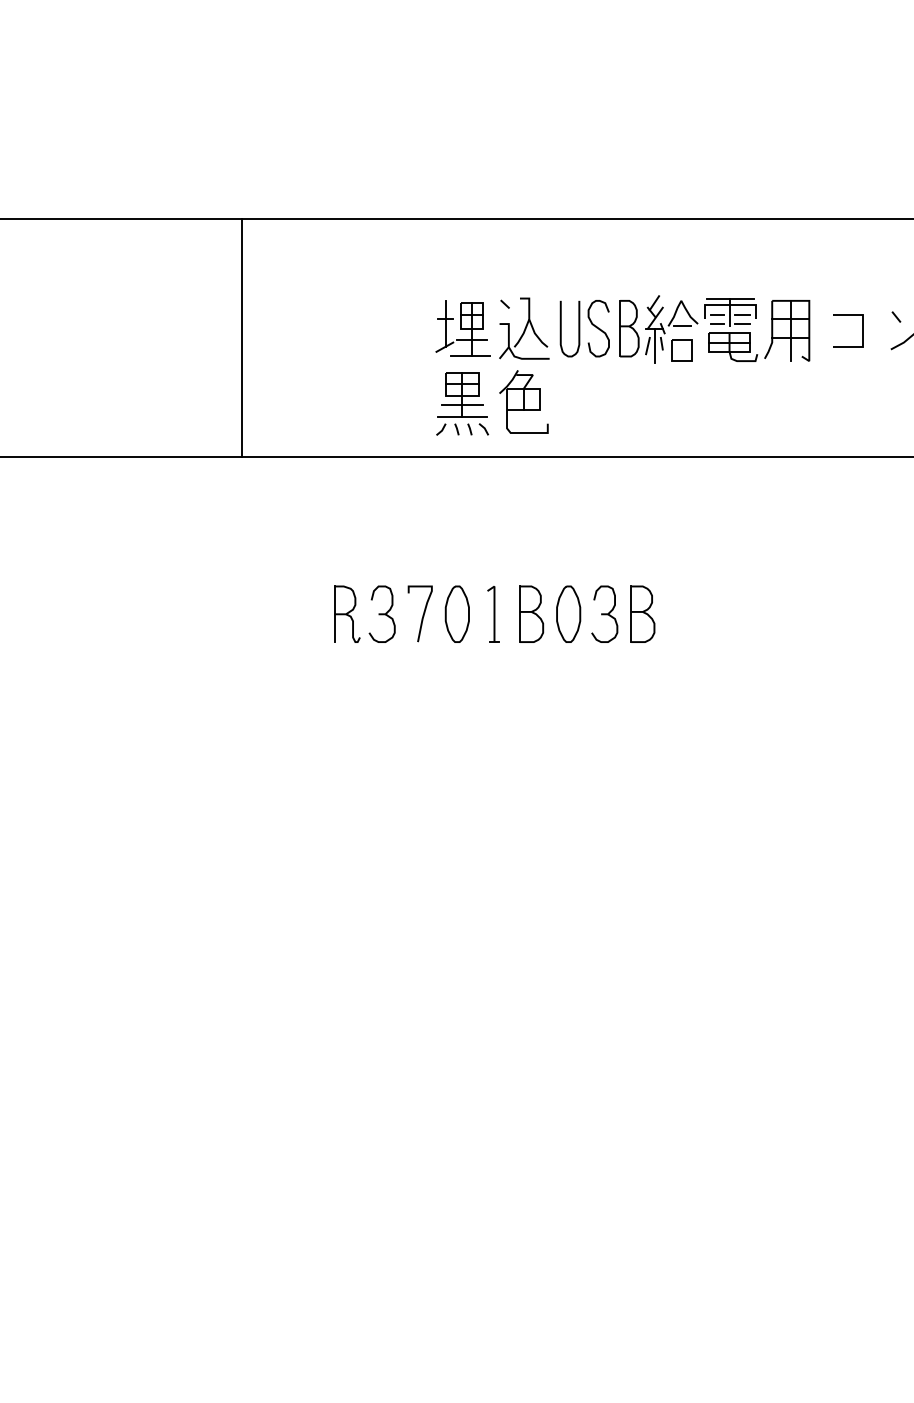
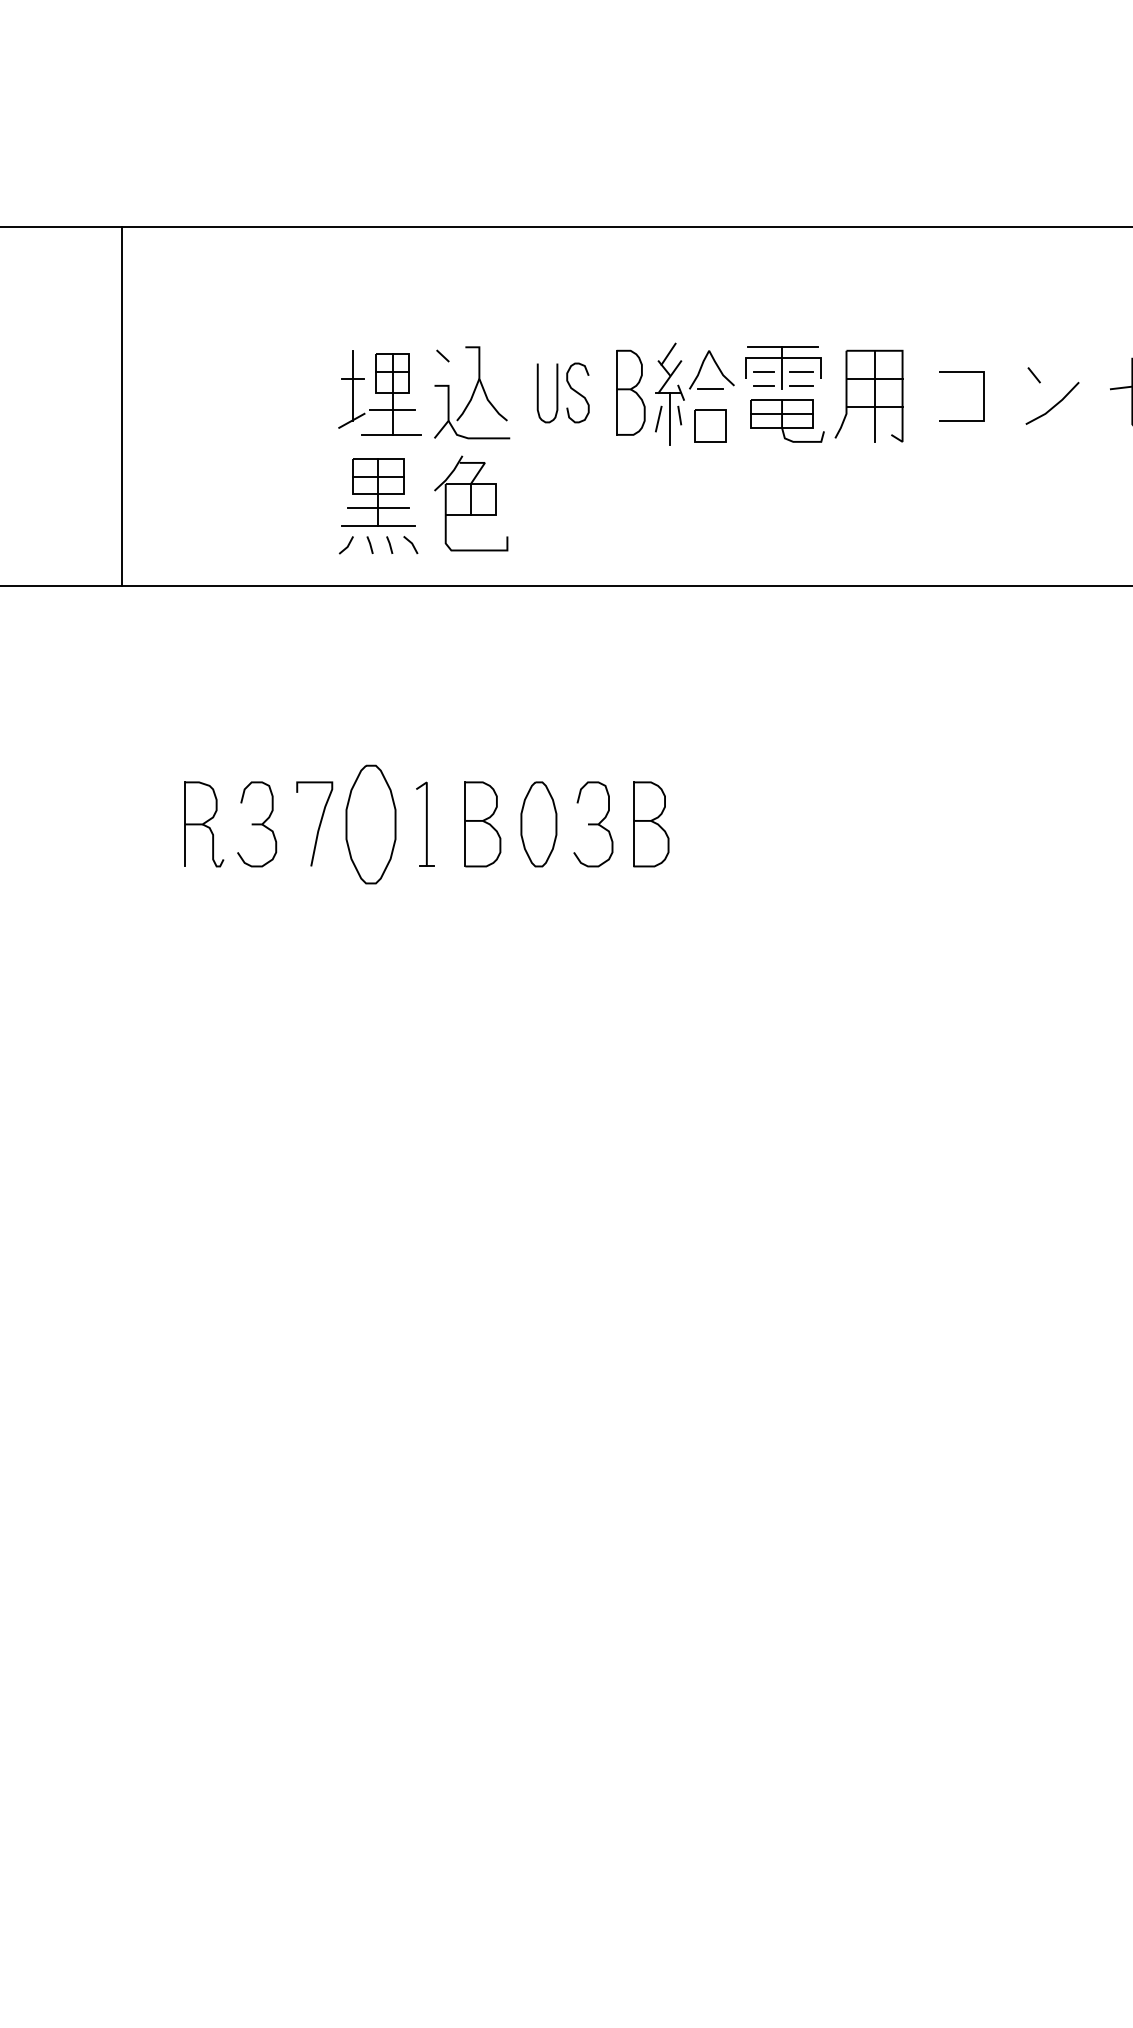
part: (584, 328) -> (562, 392), size x0.7
line: (241, 337) -> (121, 406), moved
part: (456, 613) -> (369, 823), size x1.4

